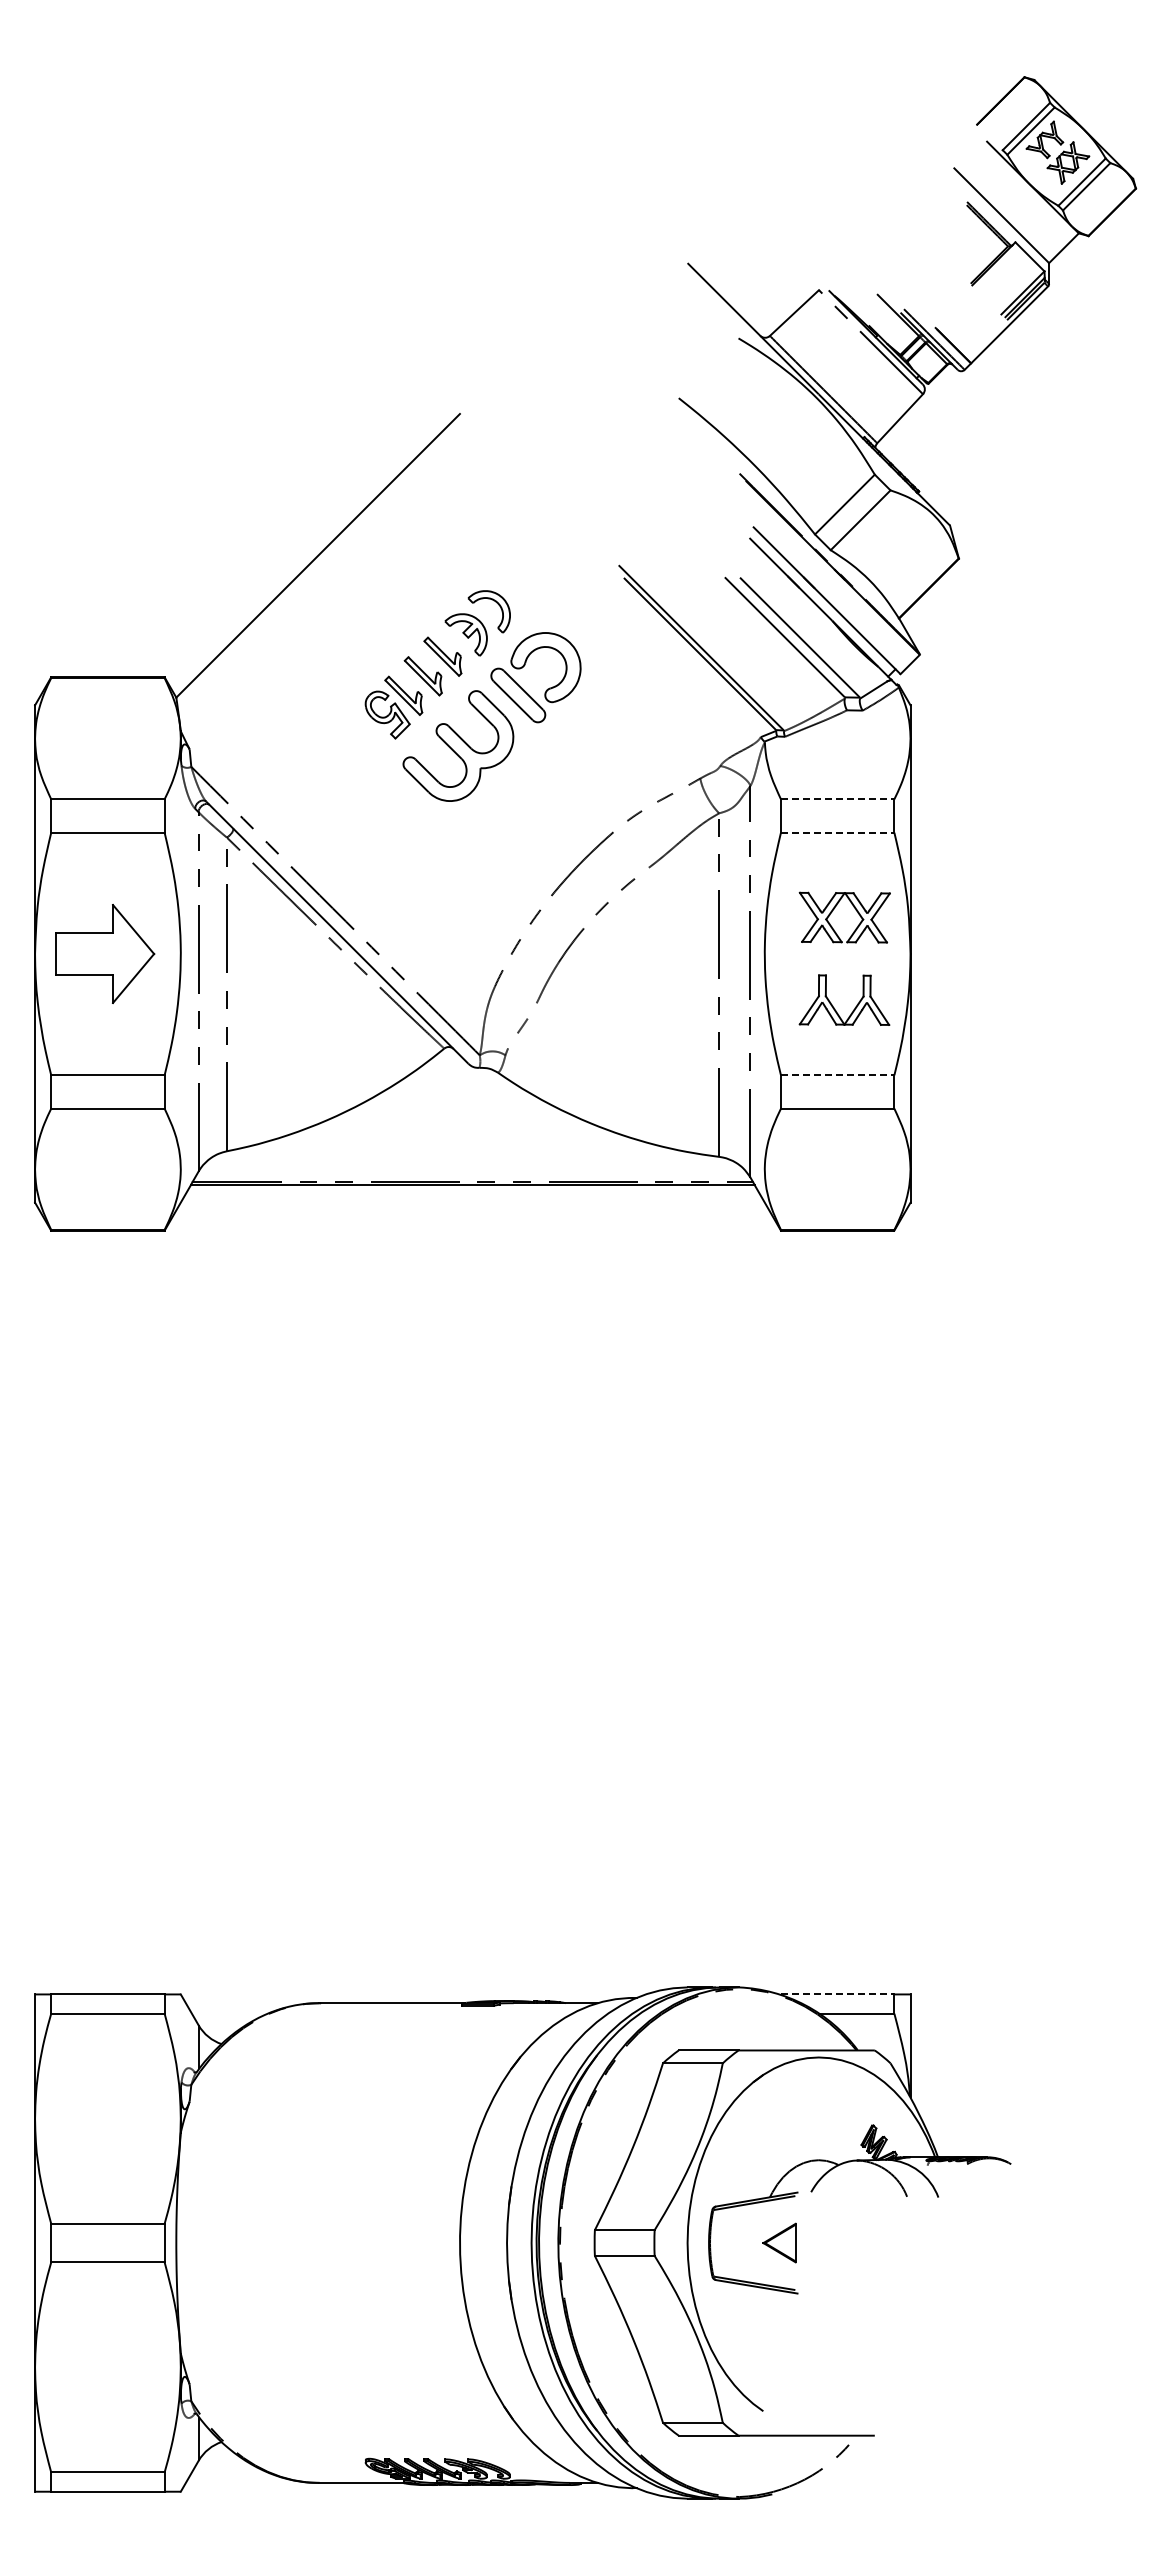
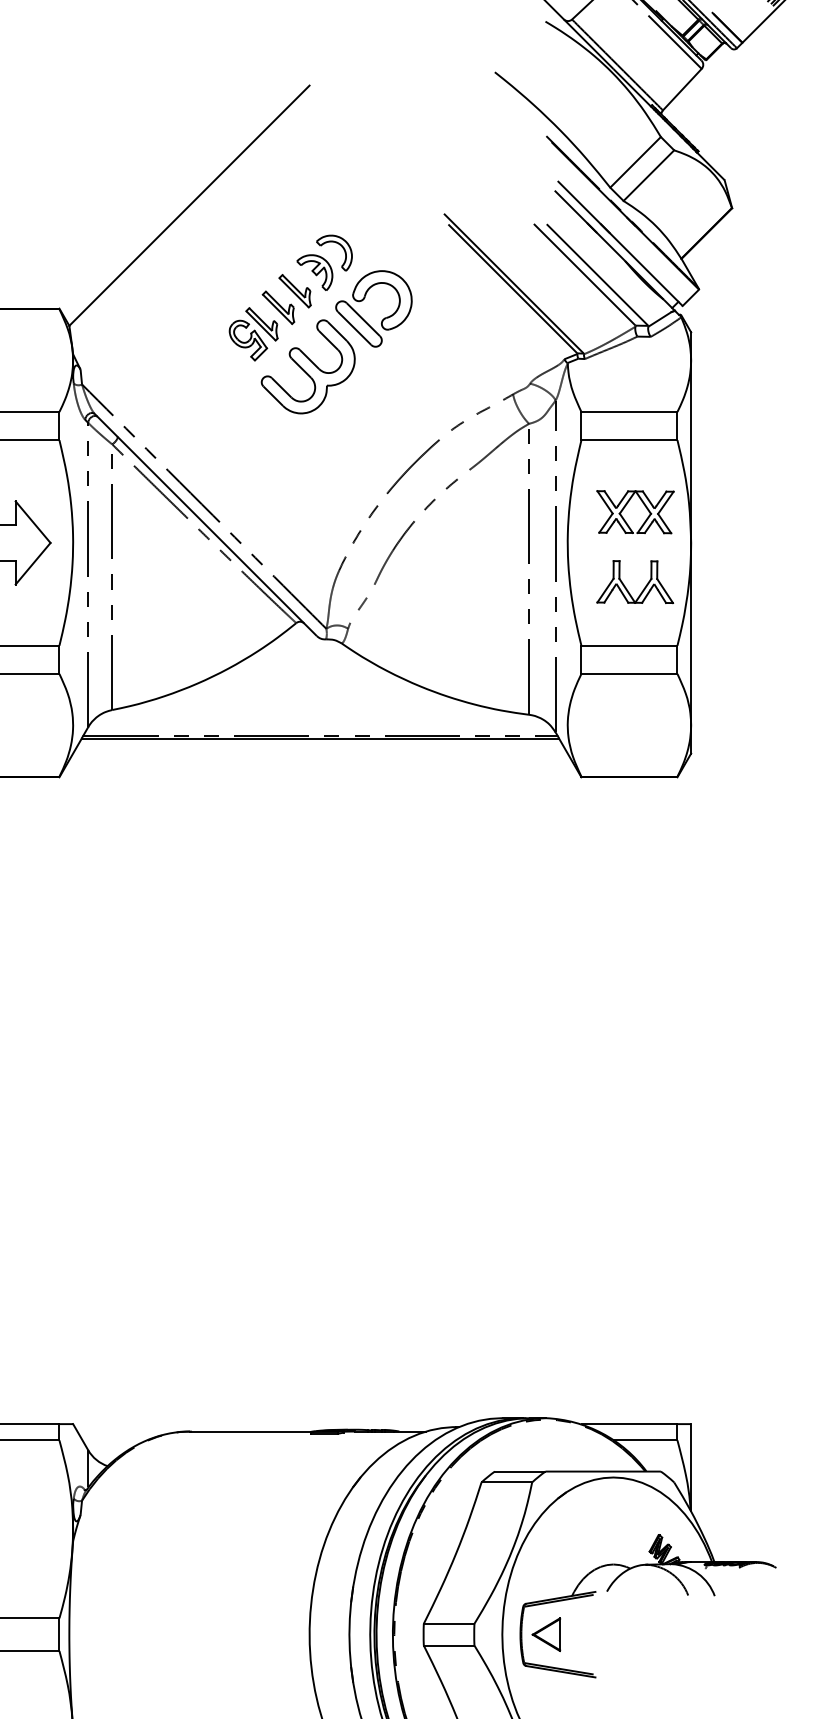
line: (837, 799) -> (629, 412), dashed -> solid
line: (837, 832) -> (629, 440), dashed -> solid
line: (837, 1075) -> (629, 645), dashed -> solid
line: (837, 1994) -> (629, 1424), dashed -> solid
part: (779, 2242) -> (546, 1634), moved

